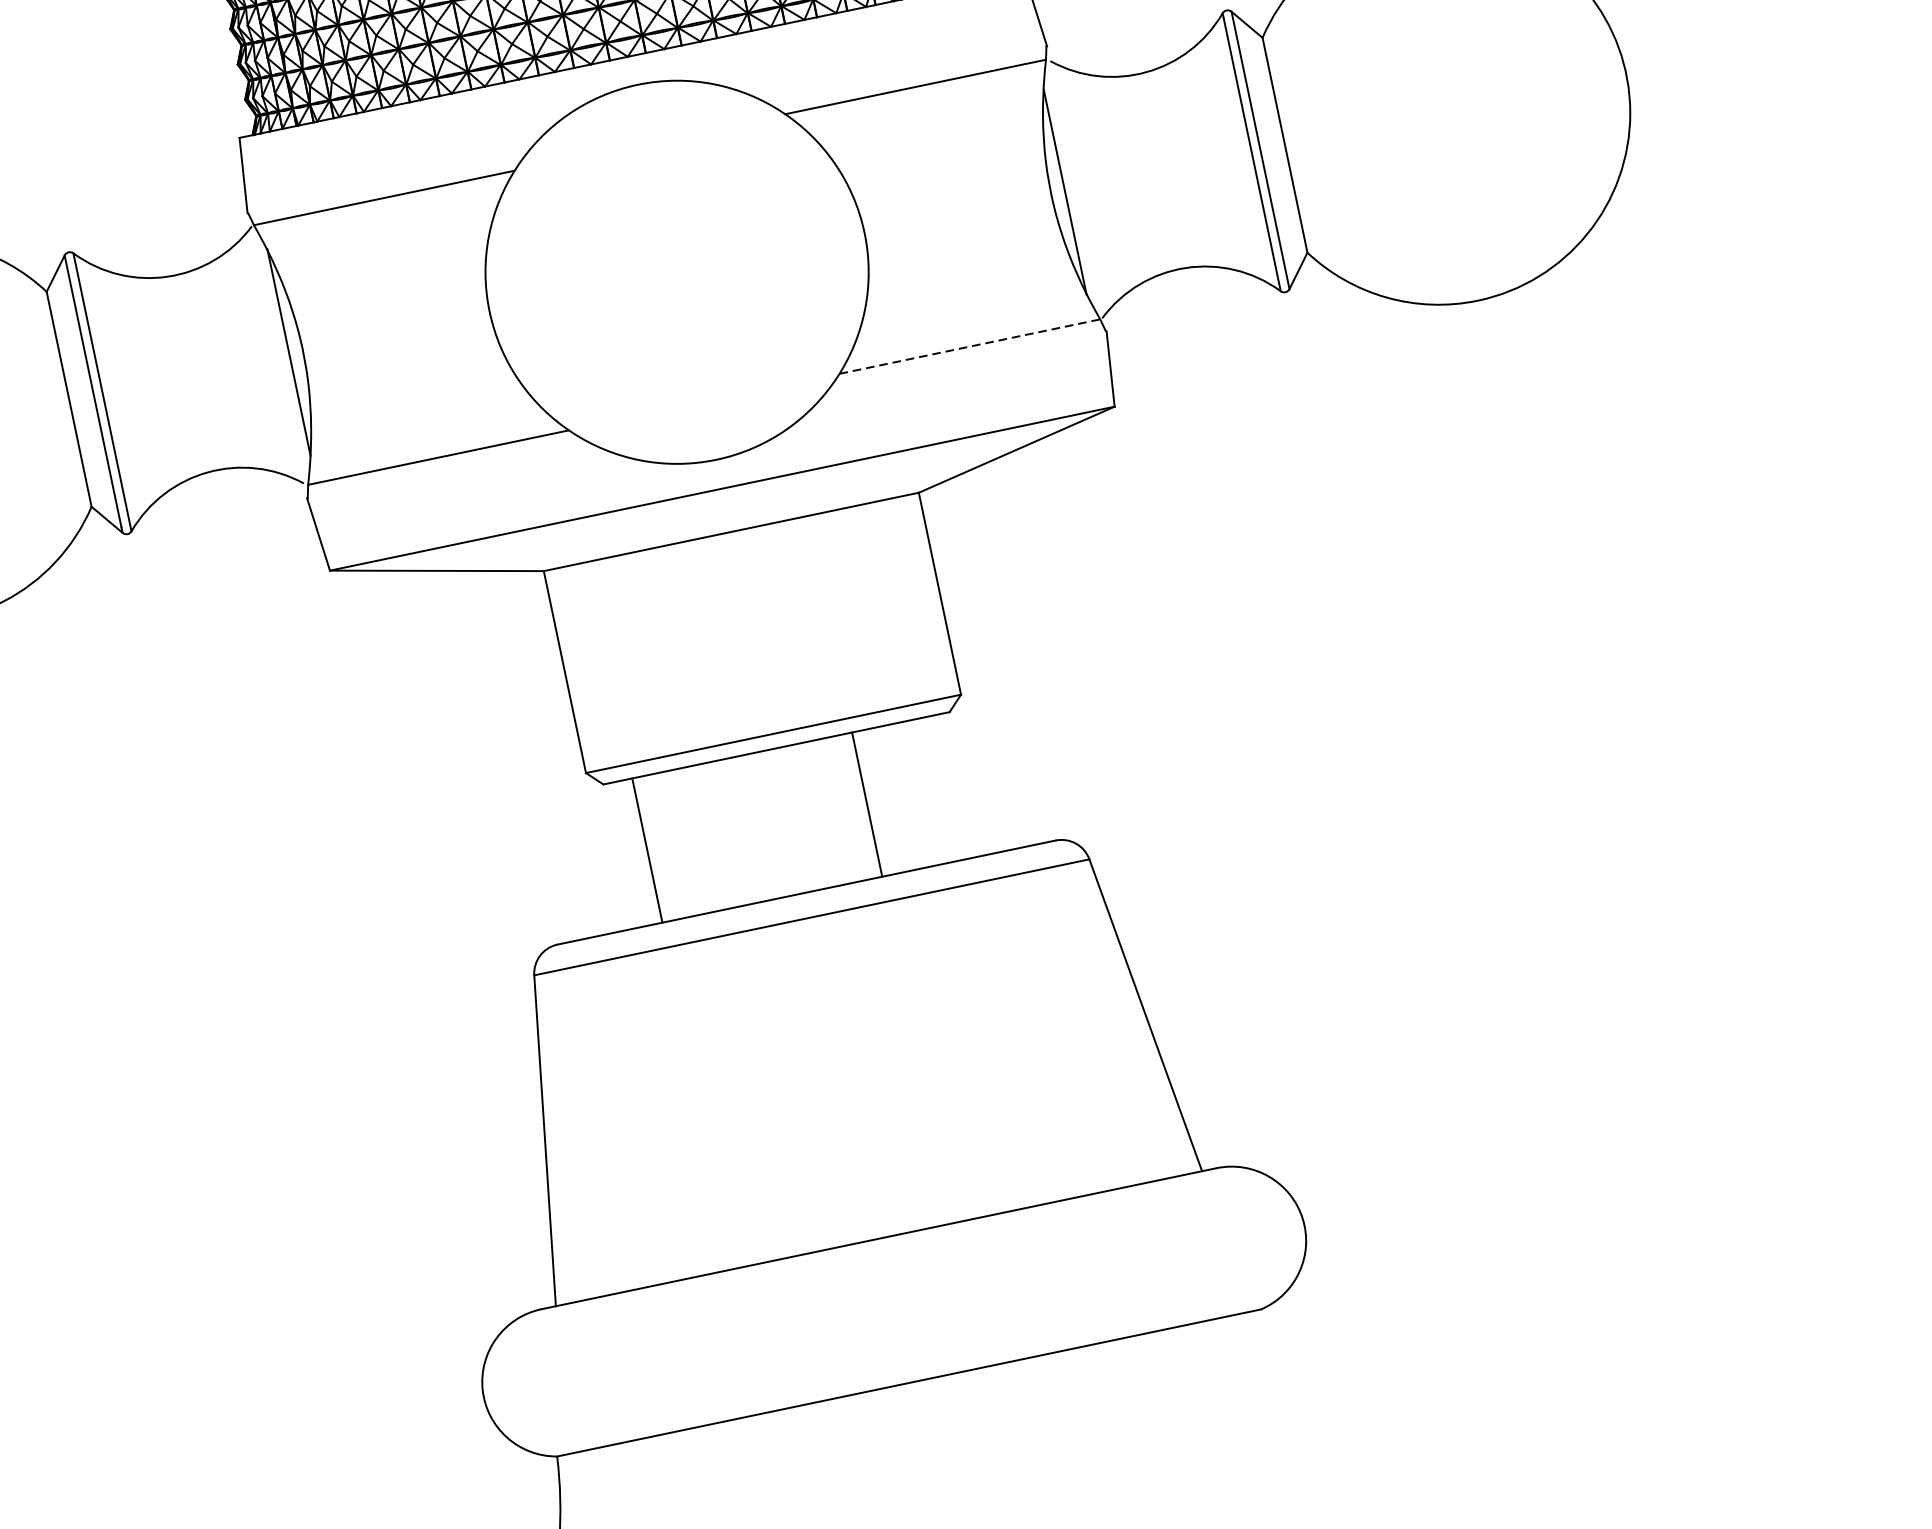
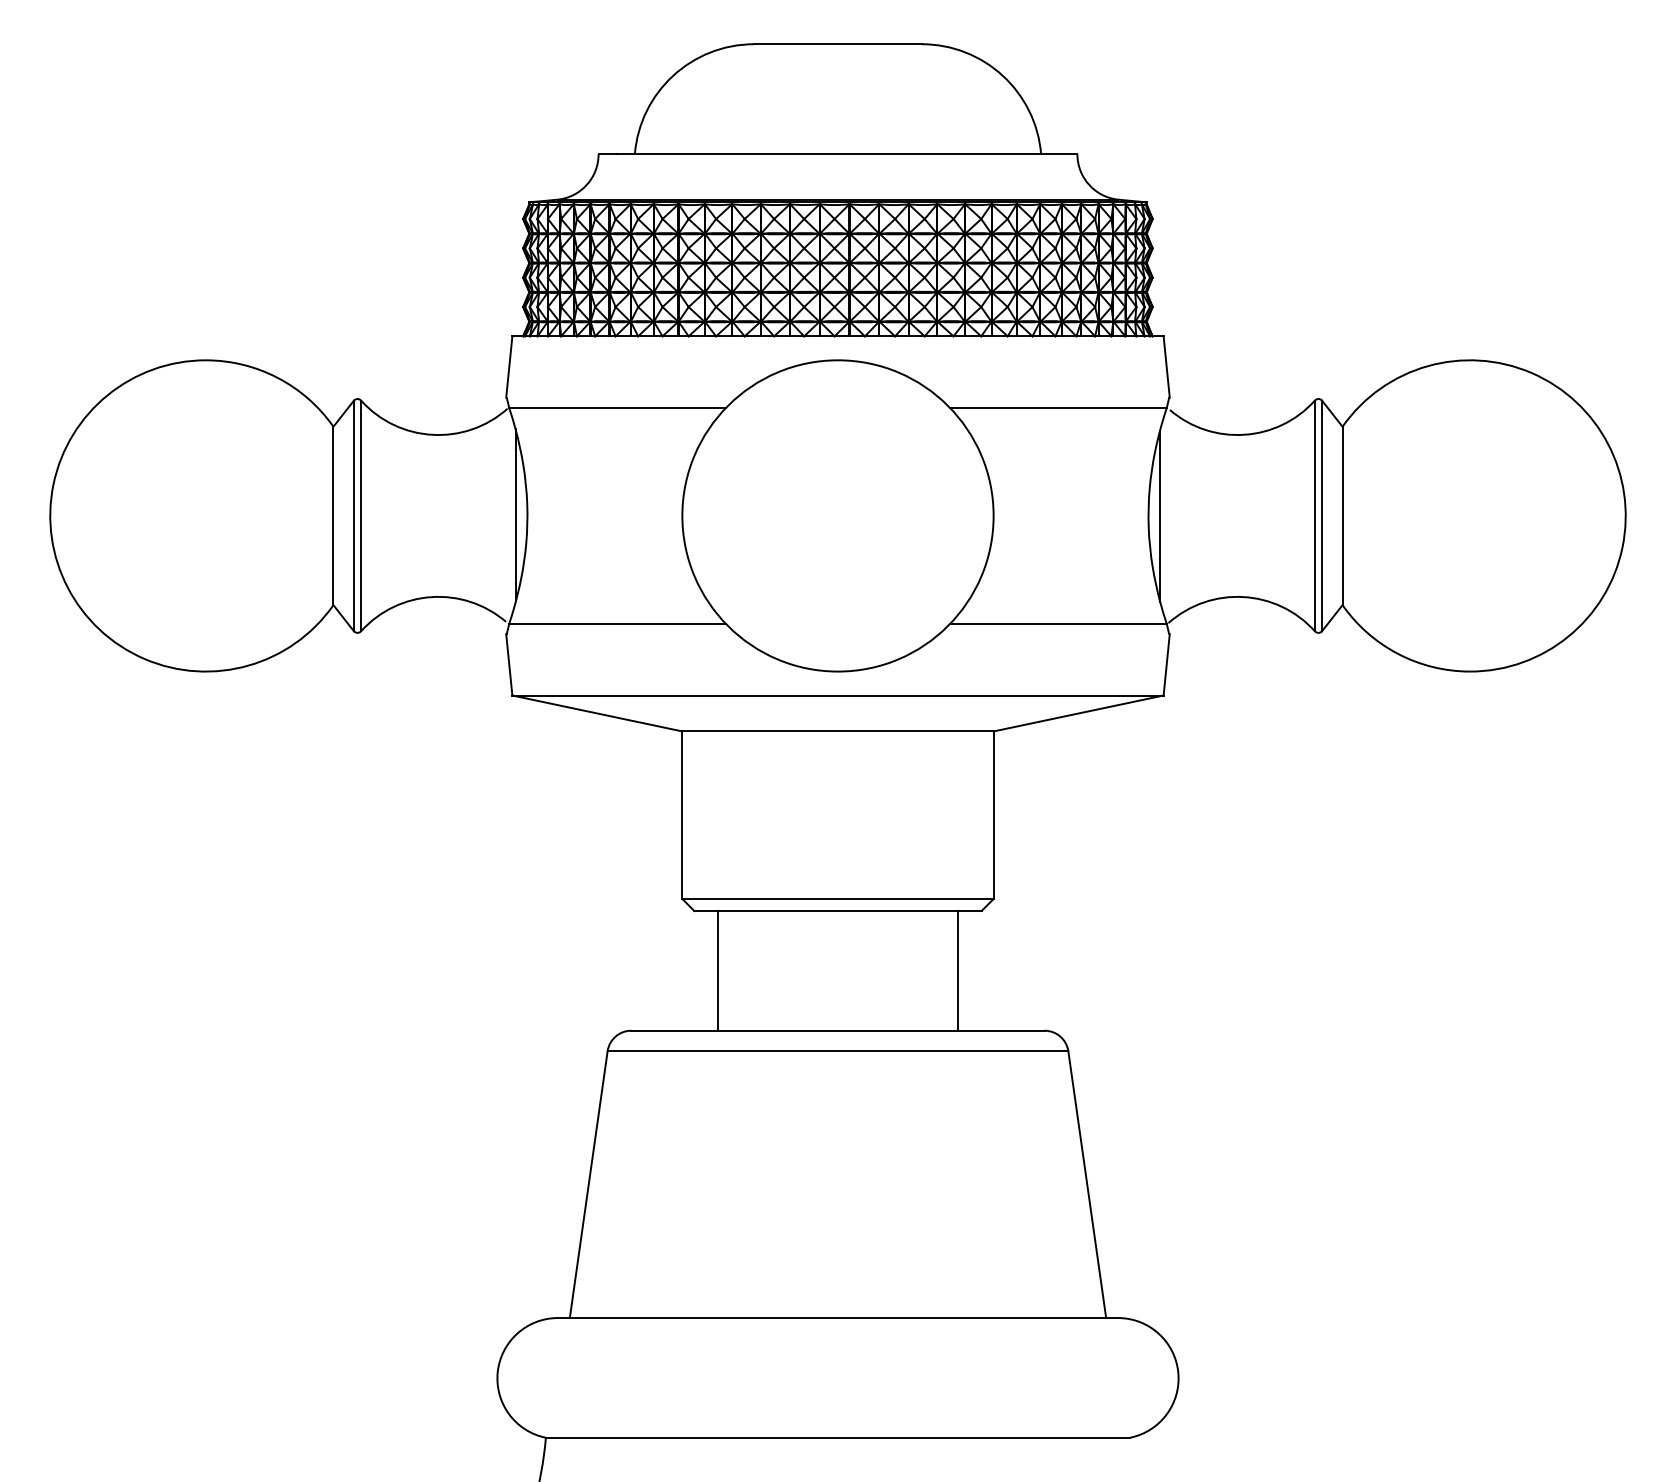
line: (969, 346) -> (1058, 623), dashed -> solid
line: (866, 804) -> (957, 970), moved

